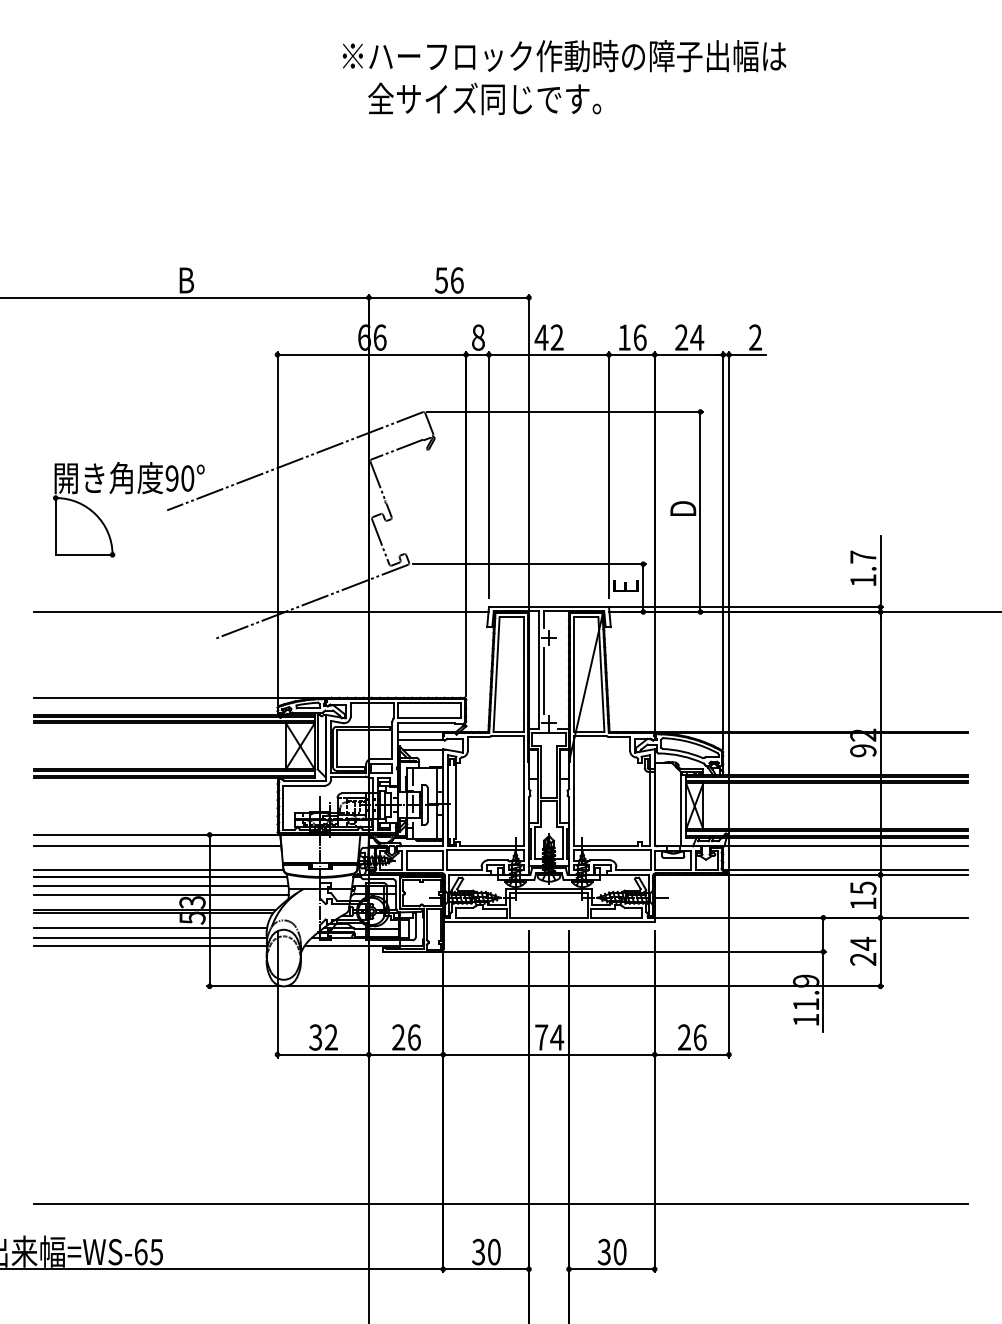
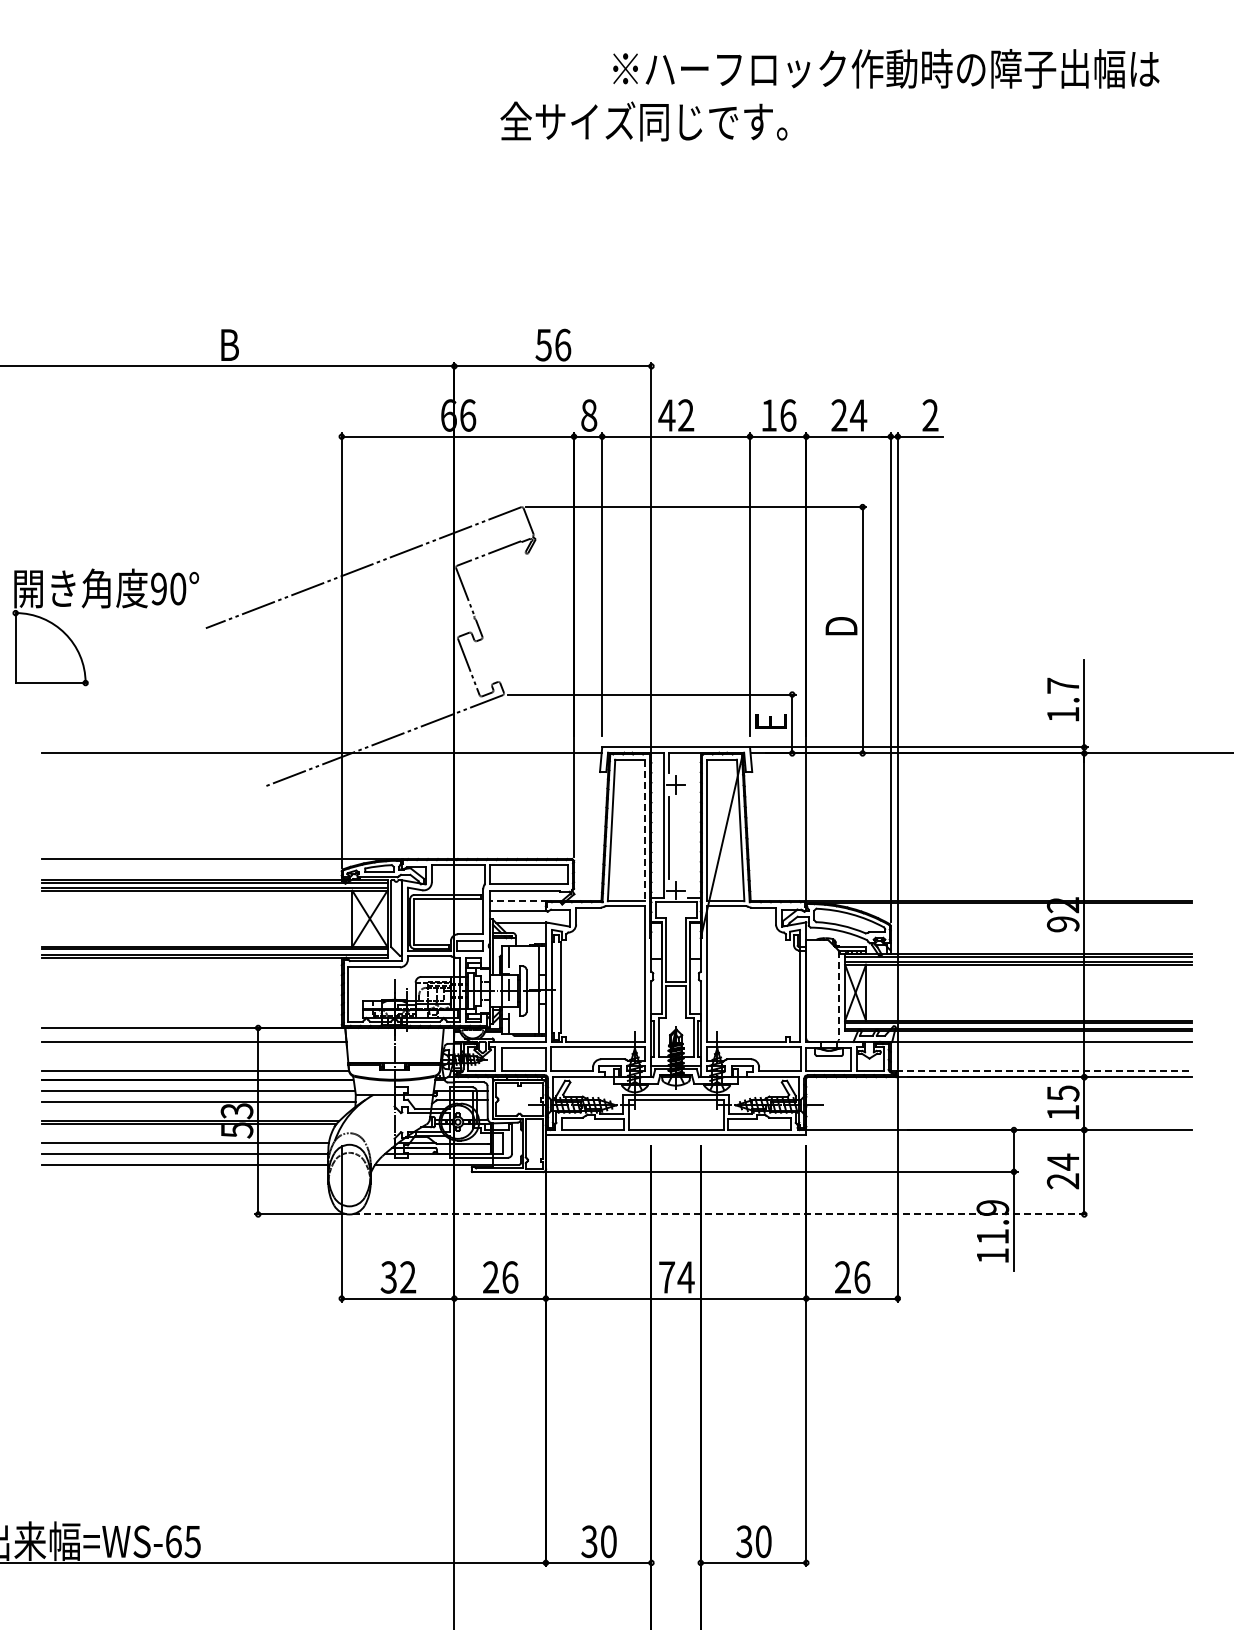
text: (564, 55) -> (886, 68), moved
text: (484, 98) -> (643, 121), moved
part: (128, 494) -> (105, 608), moved
line: (524, 674) -> (645, 830), solid -> dashed
line: (421, 732) -> (518, 901), solid -> dashed
line: (680, 808) -> (838, 995), solid -> dashed
line: (847, 869) -> (1043, 1070), solid -> dashed
line: (585, 986) -> (720, 1214), solid -> dashed
line: (500, 1203) -> (616, 1481), removed

